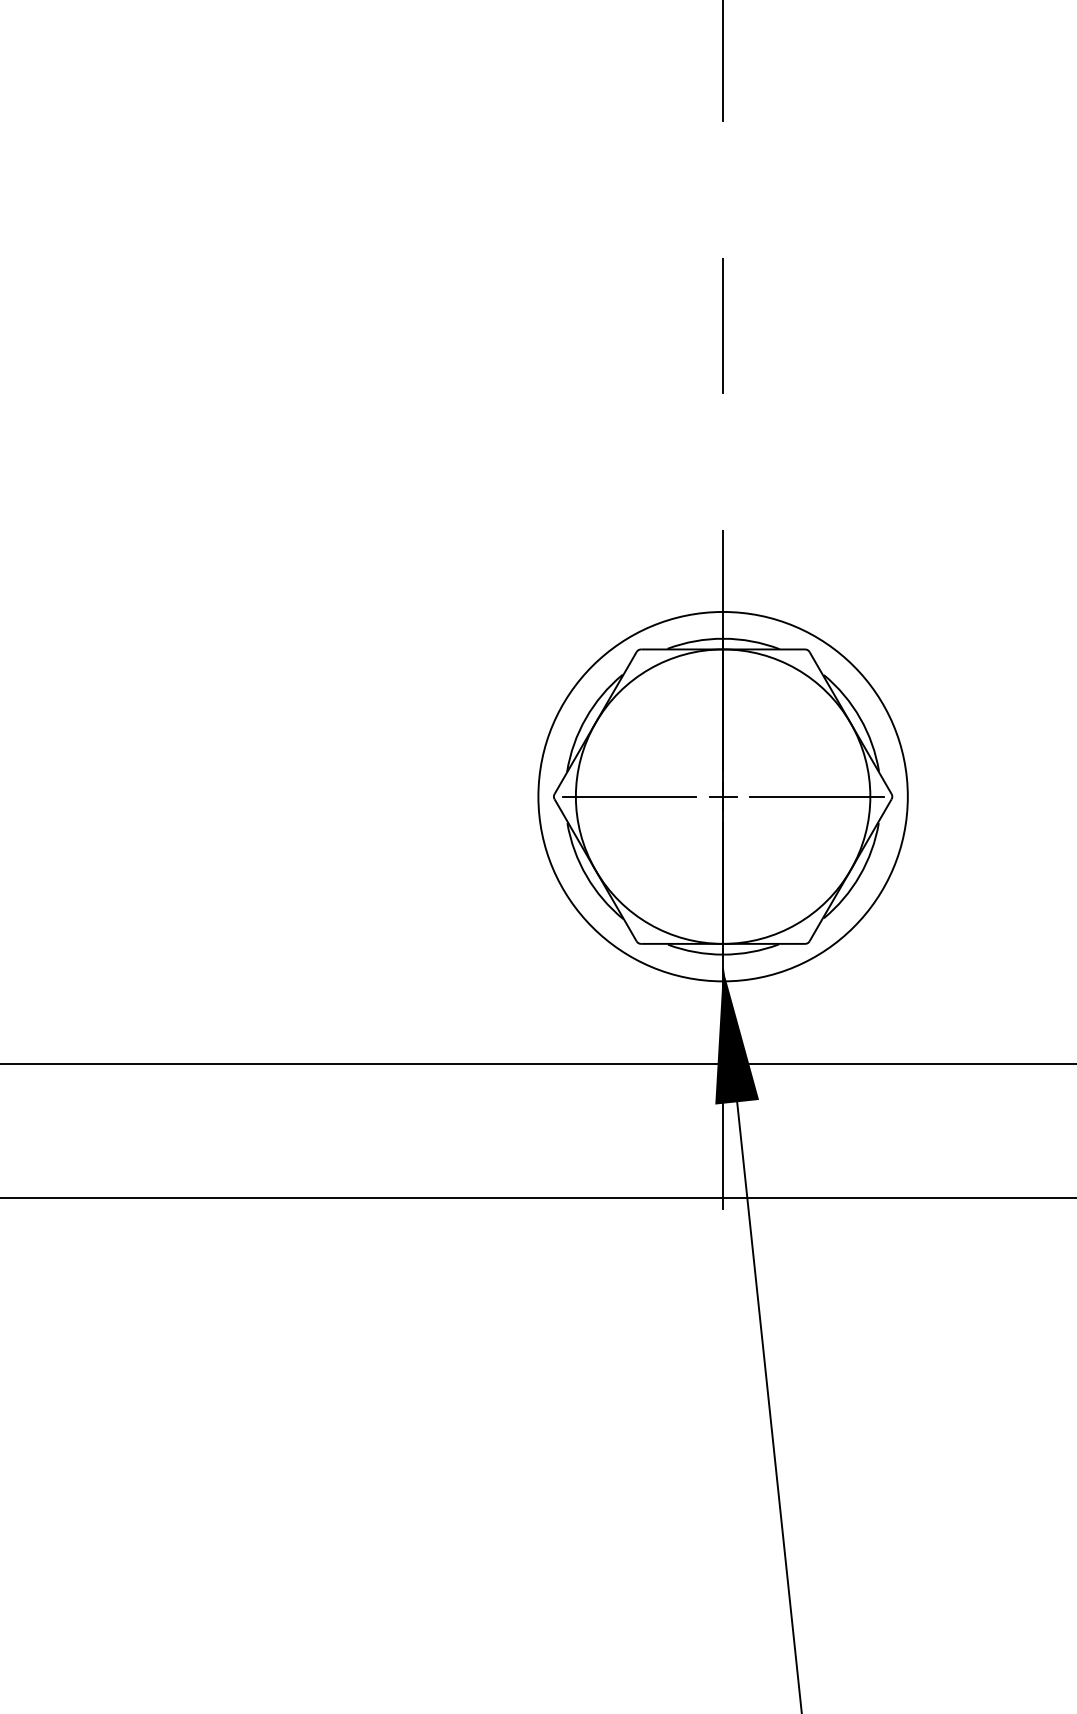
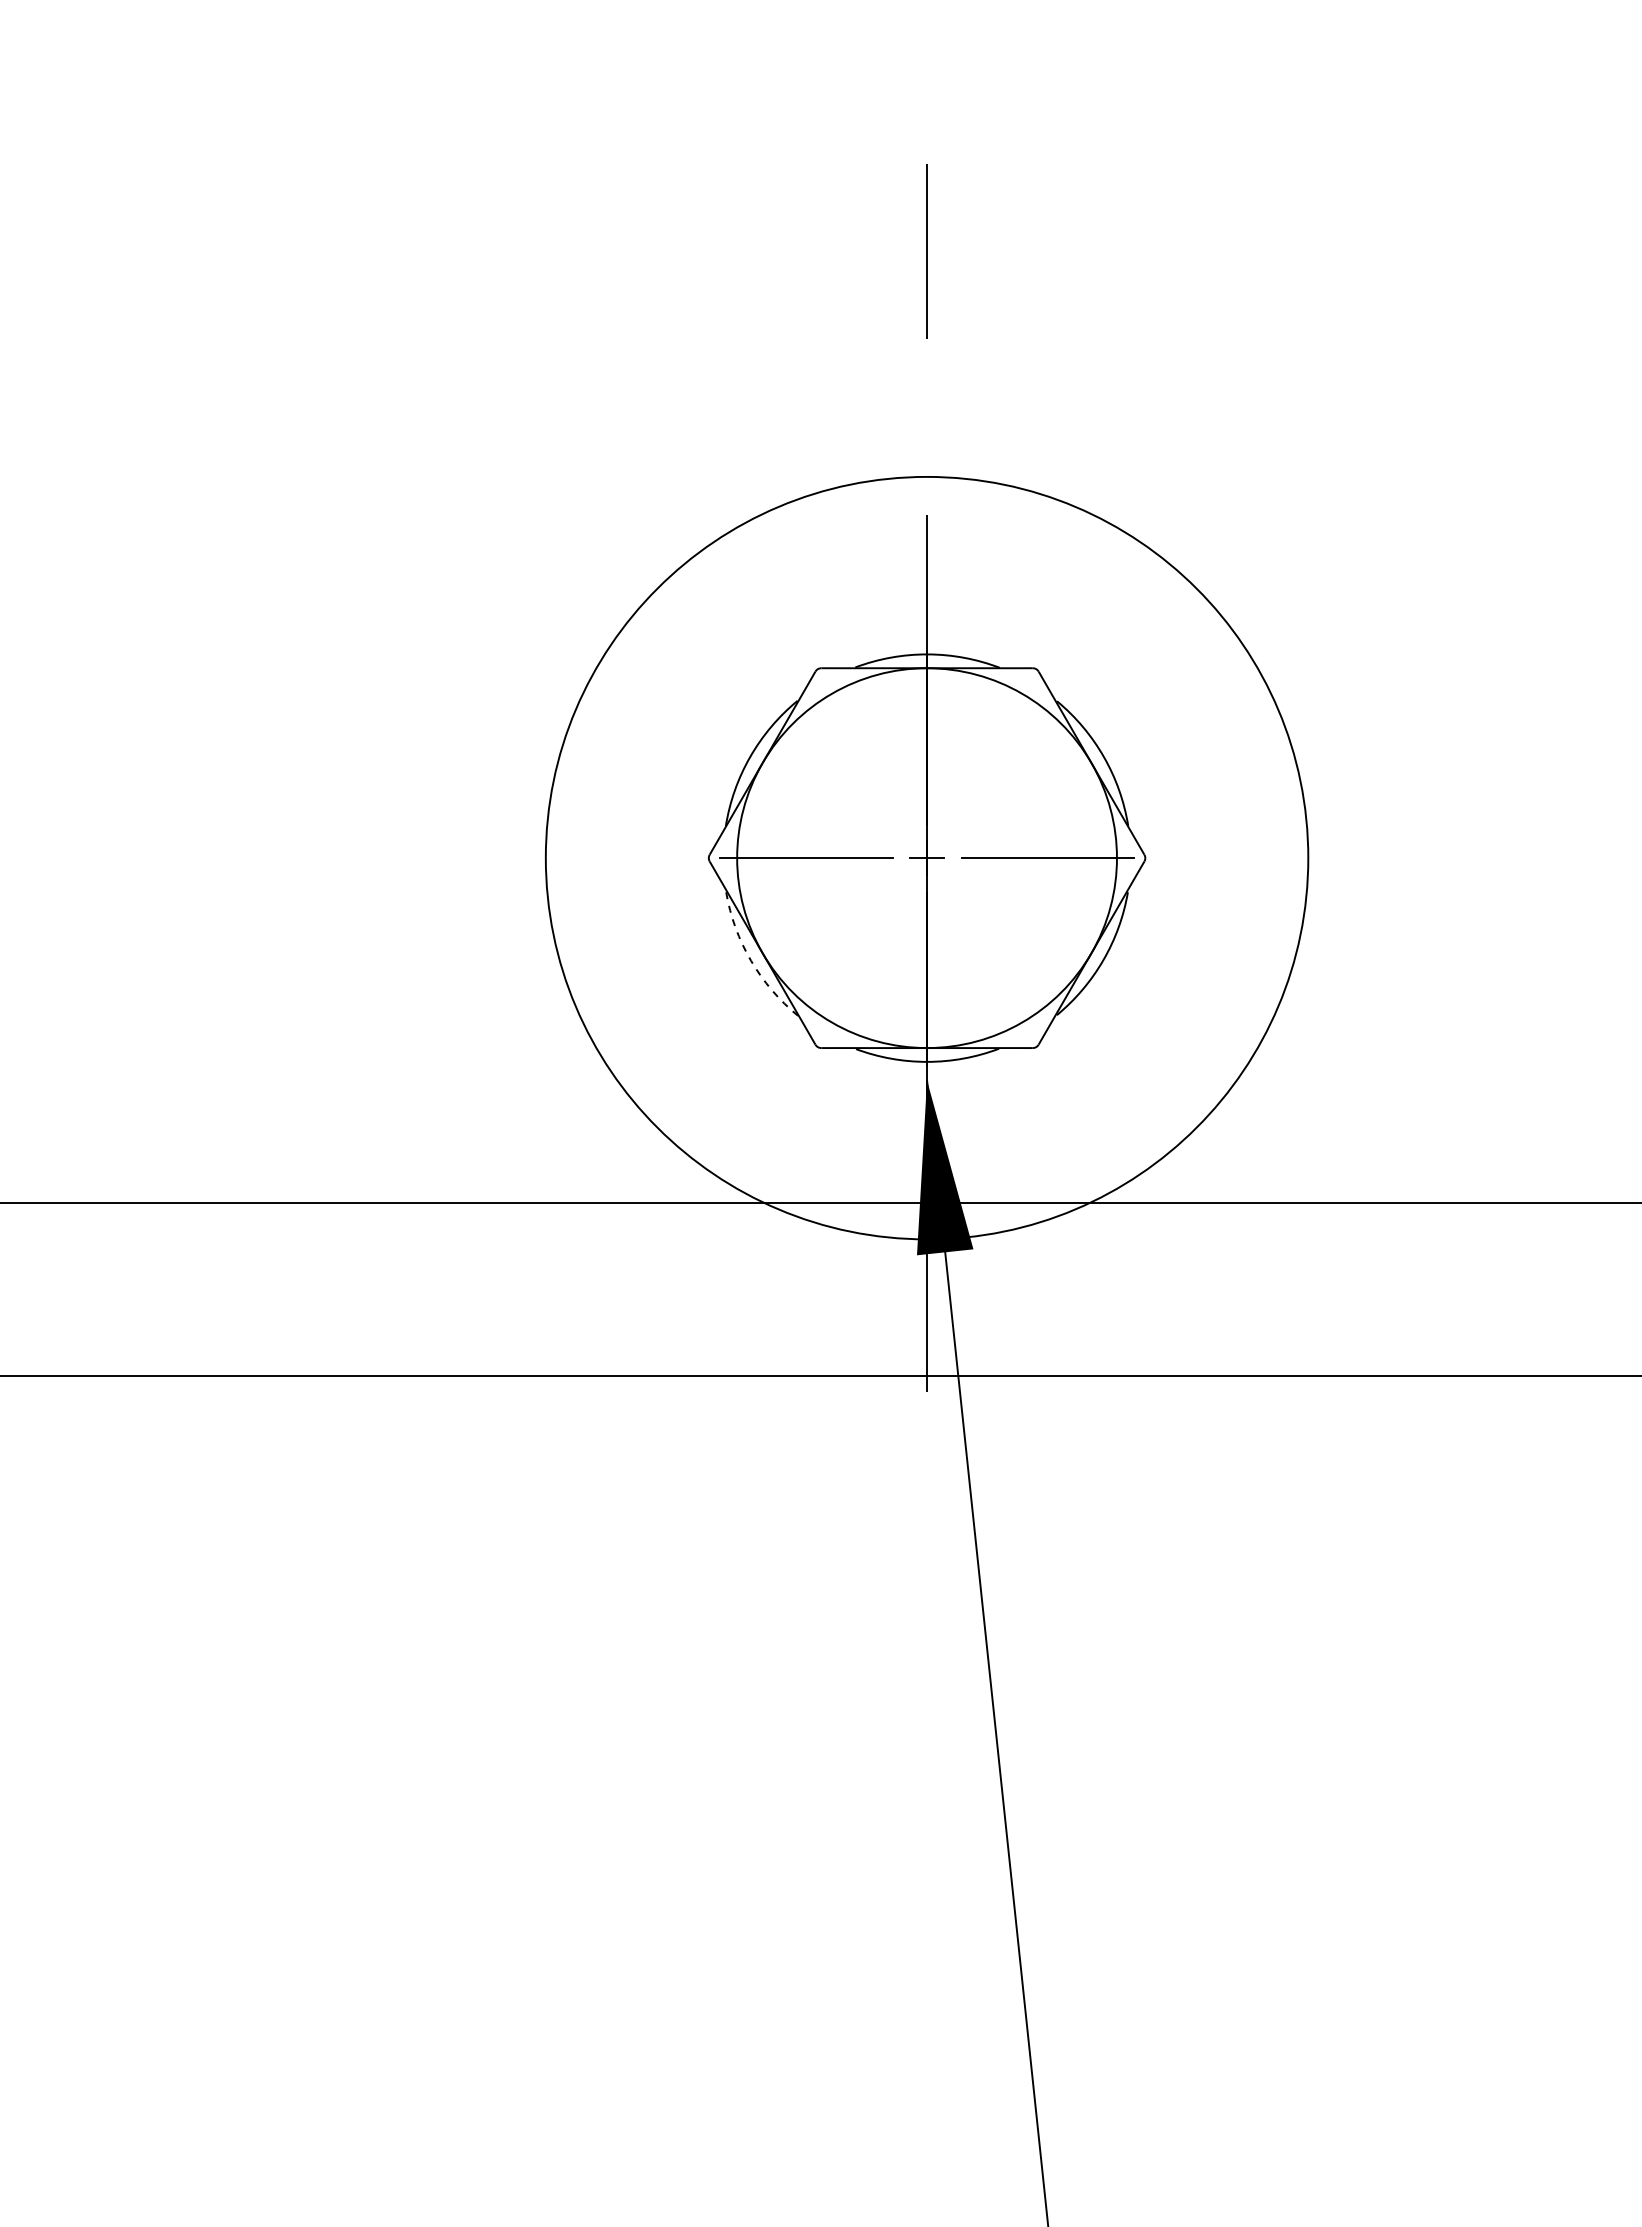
circle: (722, 796) -> (926, 857), size x1.6
arc: (587, 876) -> (751, 960), solid -> dashed

